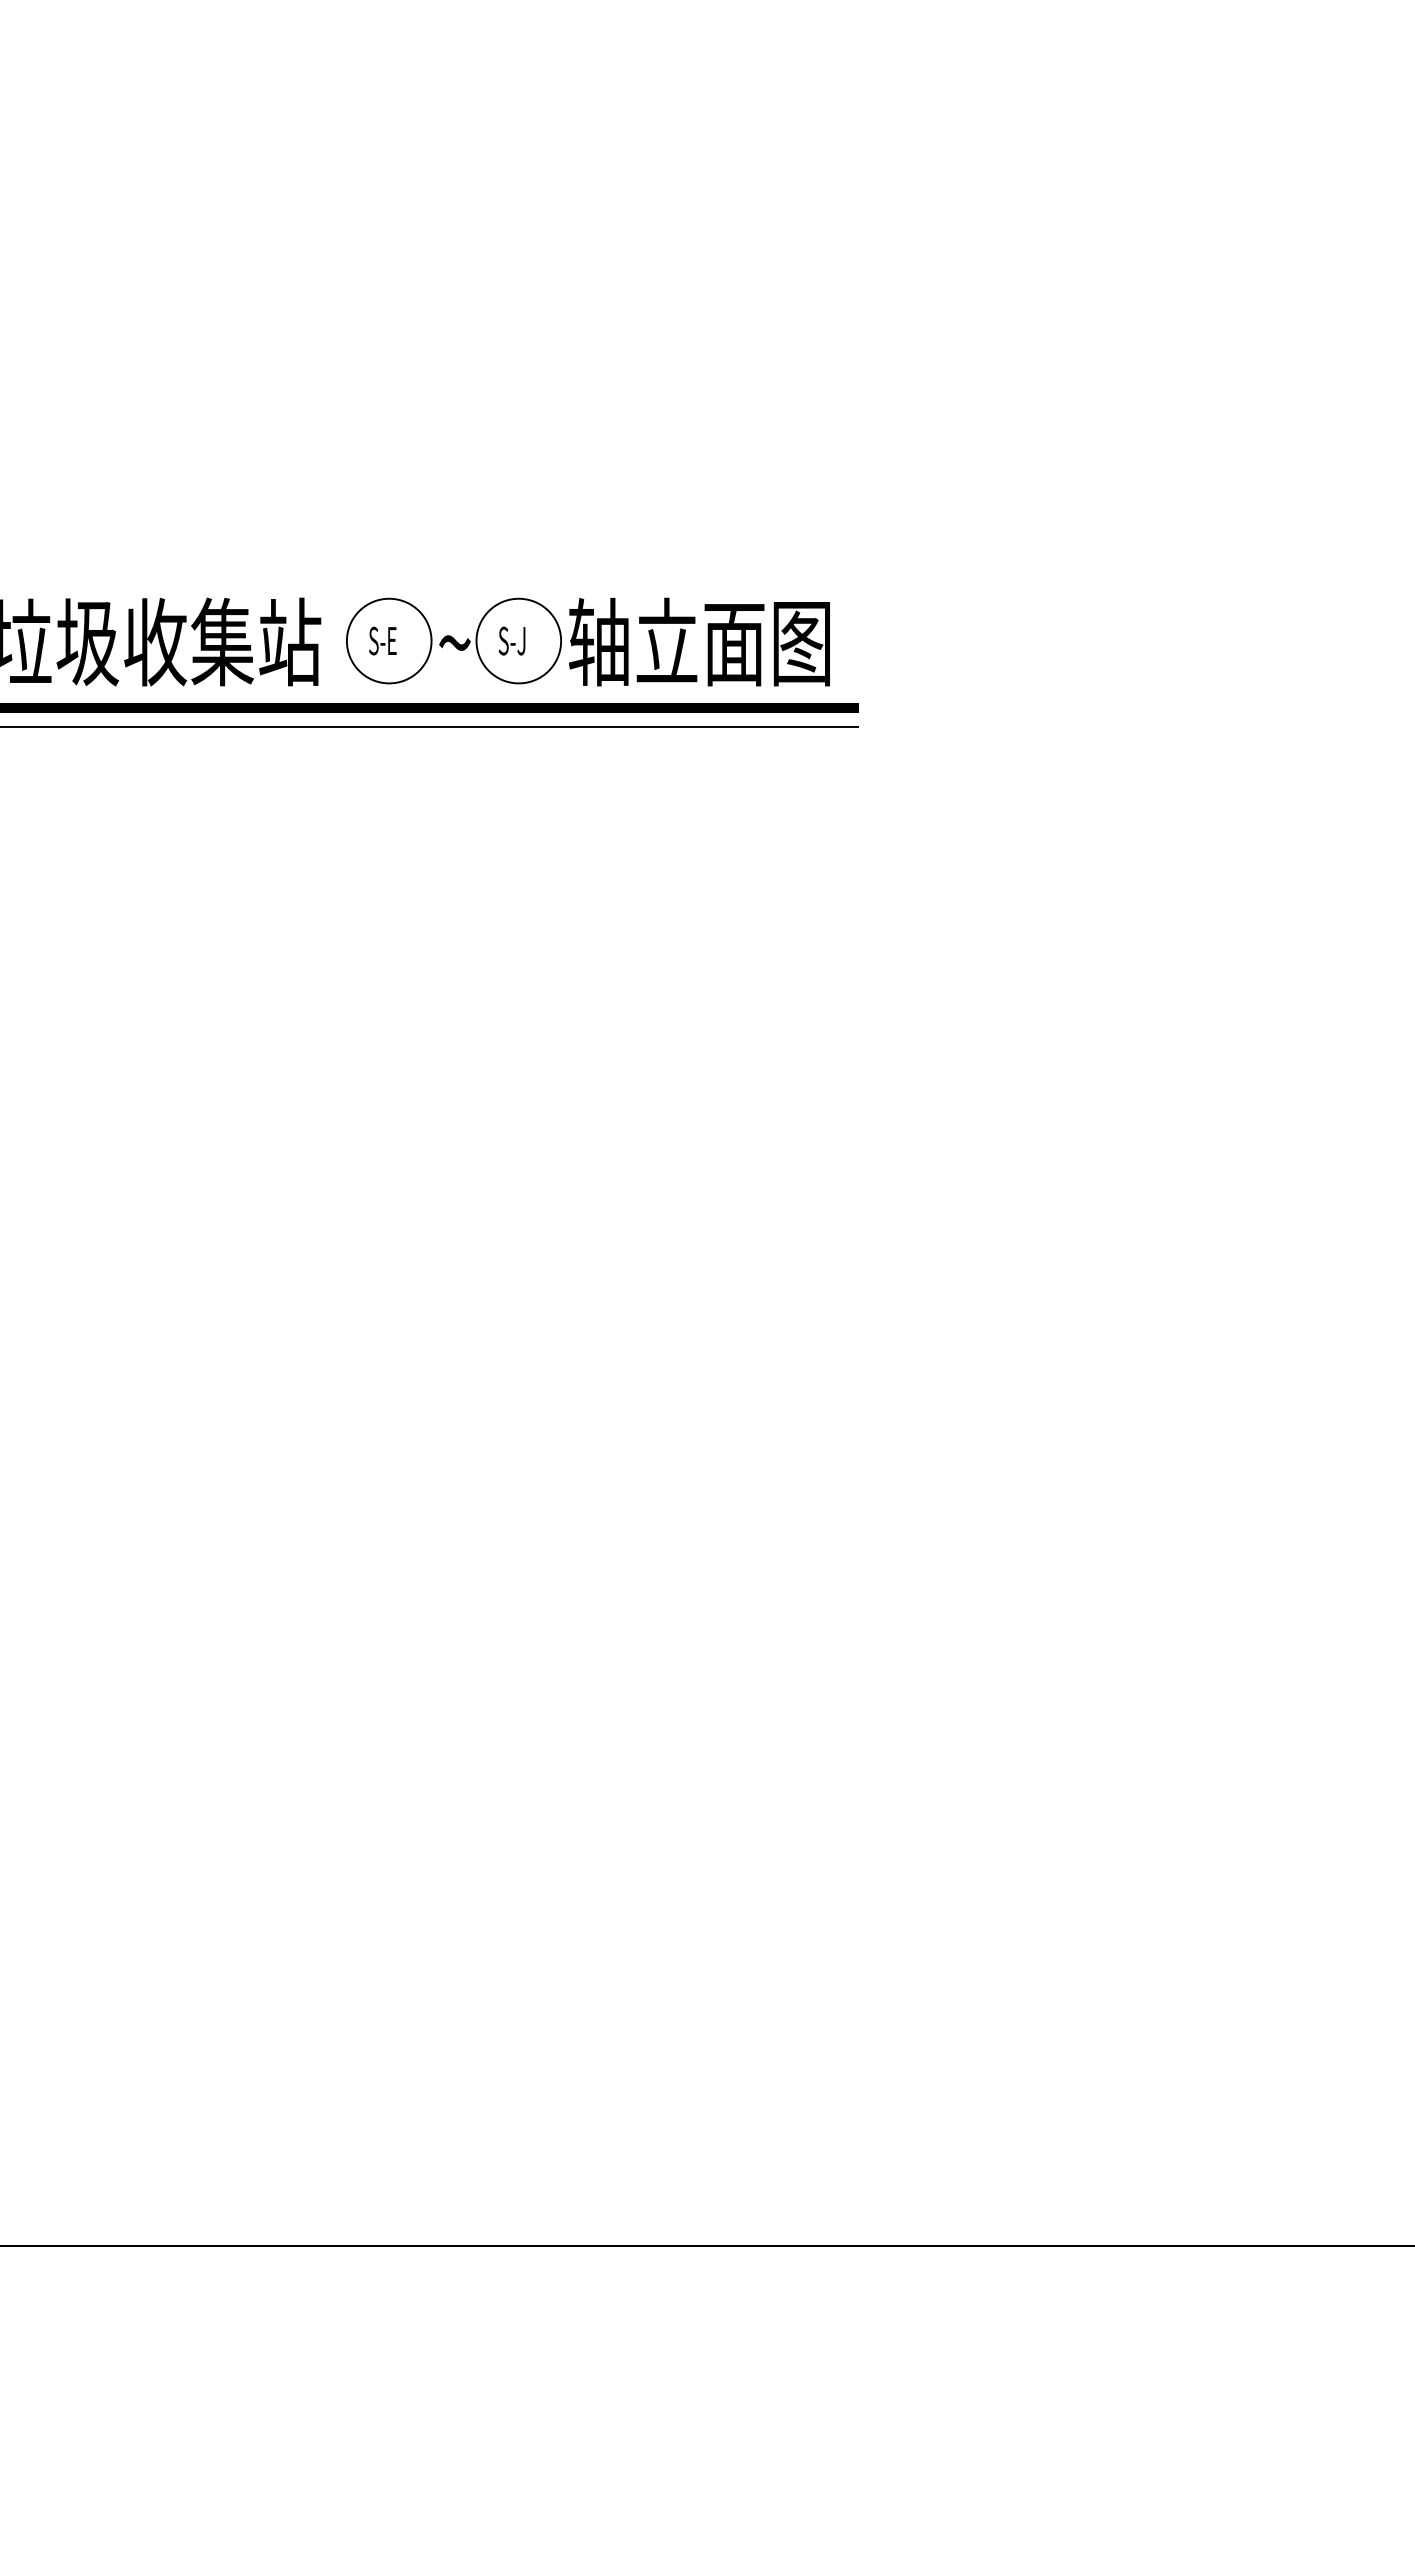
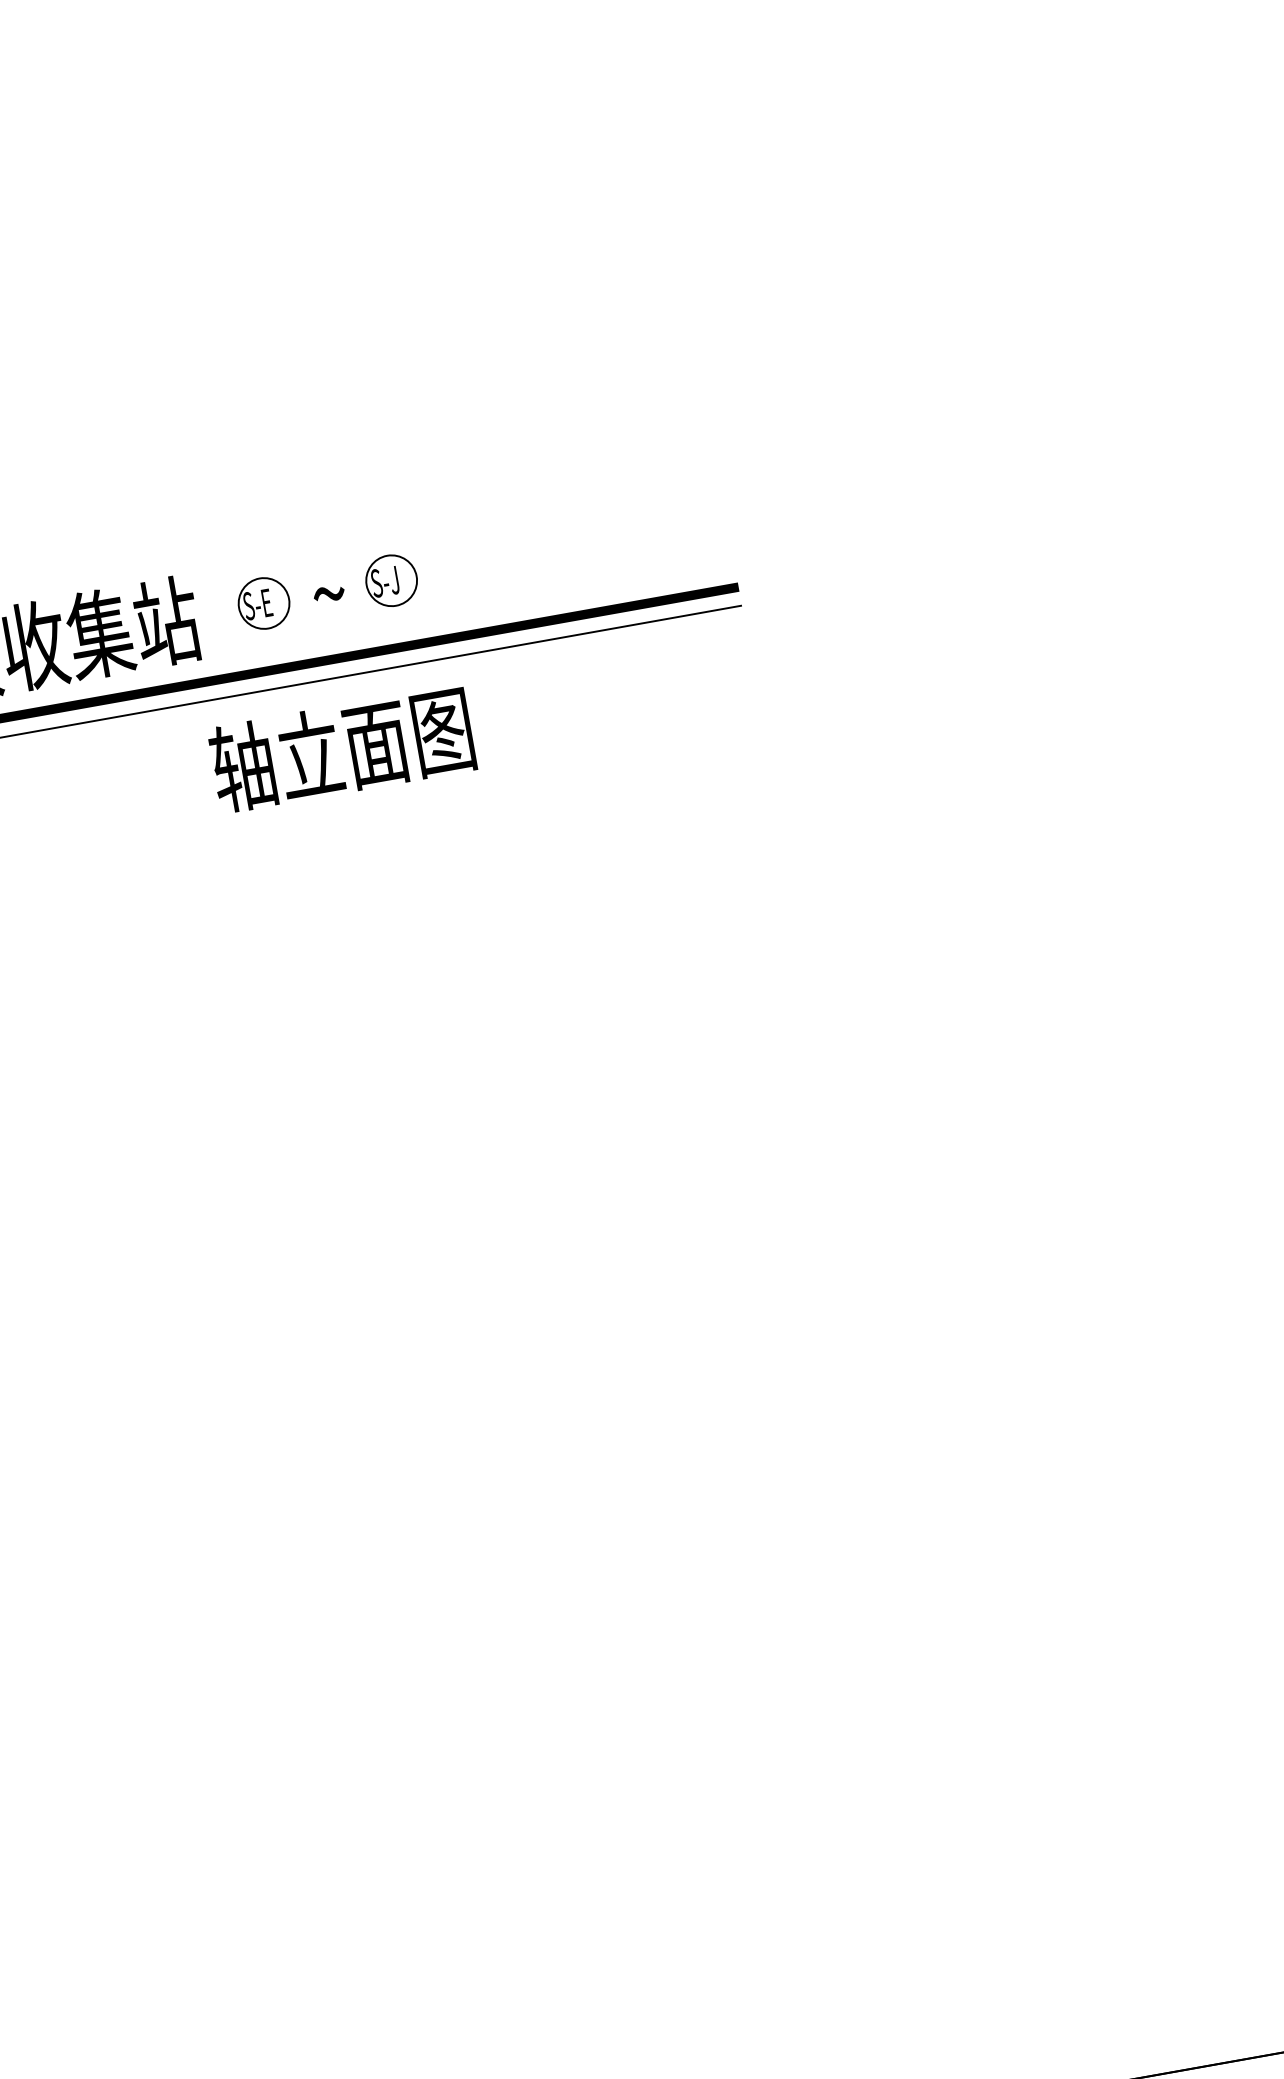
circle: (388, 640) -> (263, 603), size x0.6
circle: (518, 640) -> (391, 580), size x0.6
text: (699, 641) -> (341, 748), moved

